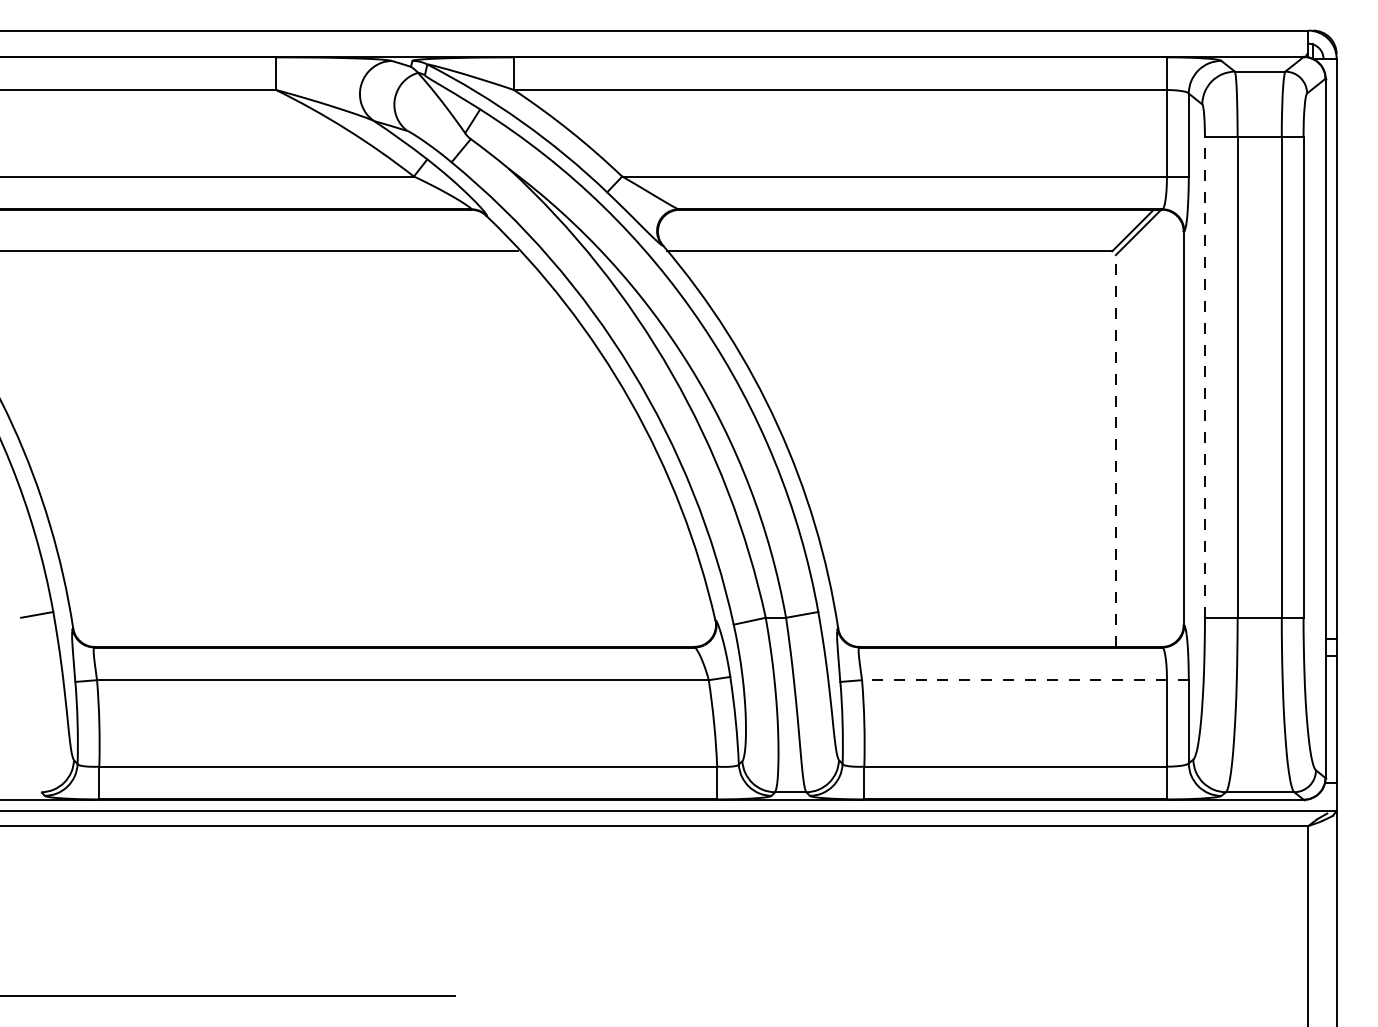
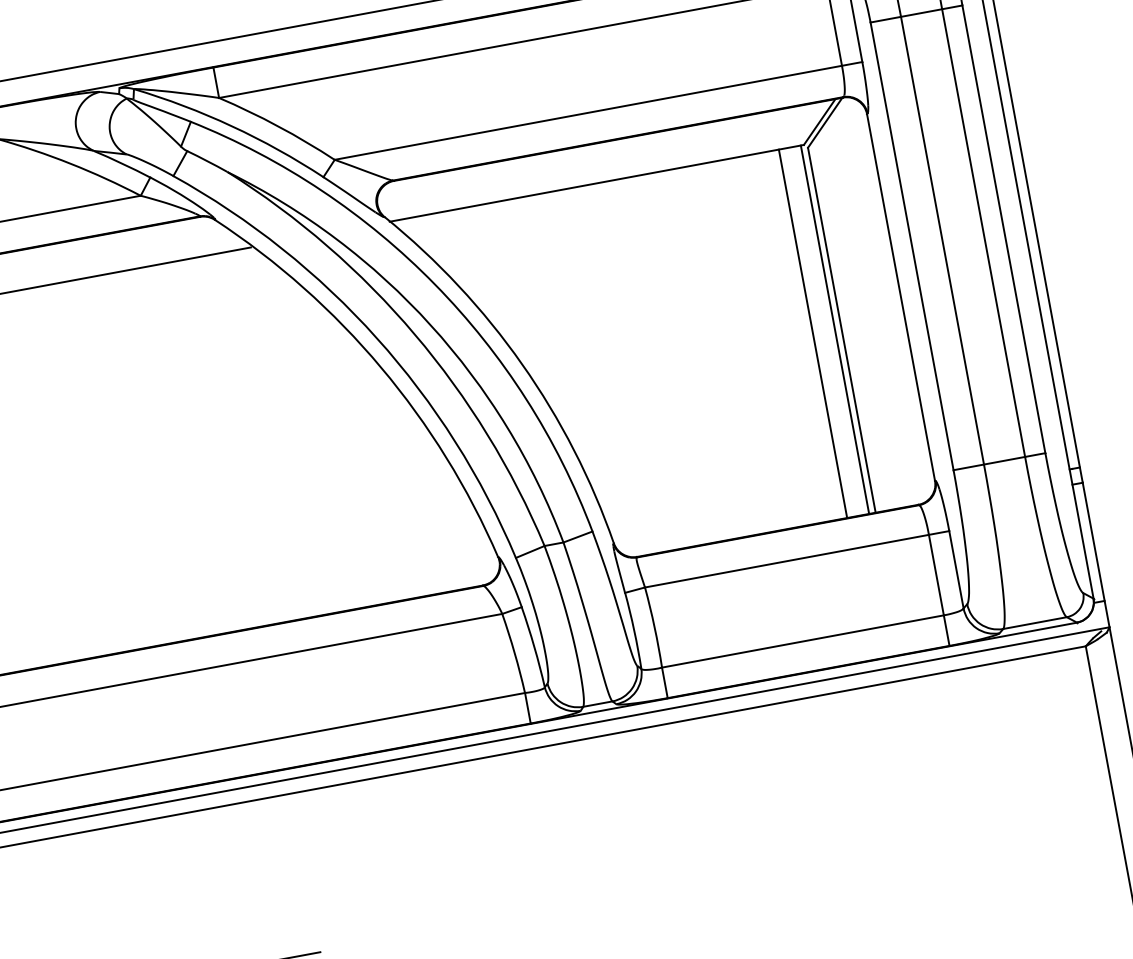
line: (1204, 376) -> (911, 245), dashed -> solid
line: (1085, 448) -> (813, 333), added
line: (1108, 448) -> (834, 329), added
line: (1115, 451) -> (841, 330), dashed -> solid
line: (1024, 680) -> (796, 559), dashed -> solid

